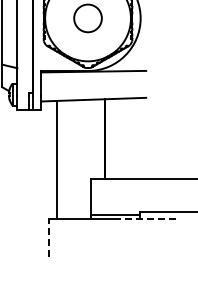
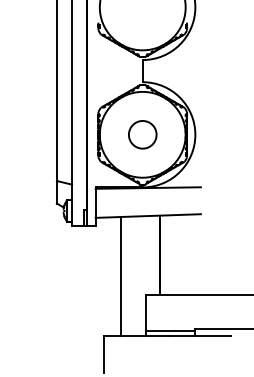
line: (56, 159) -> (121, 275), moved
line: (144, 219) -> (199, 335), dashed -> solid
line: (48, 238) -> (103, 354), dashed -> solid

